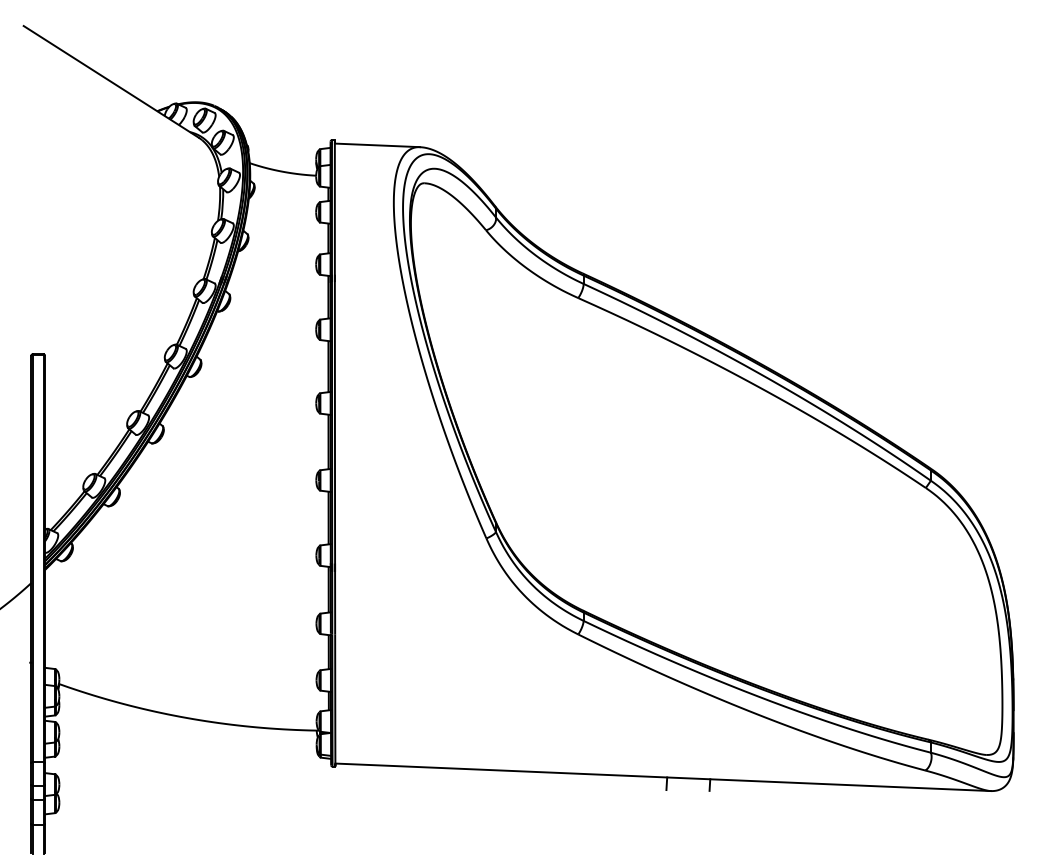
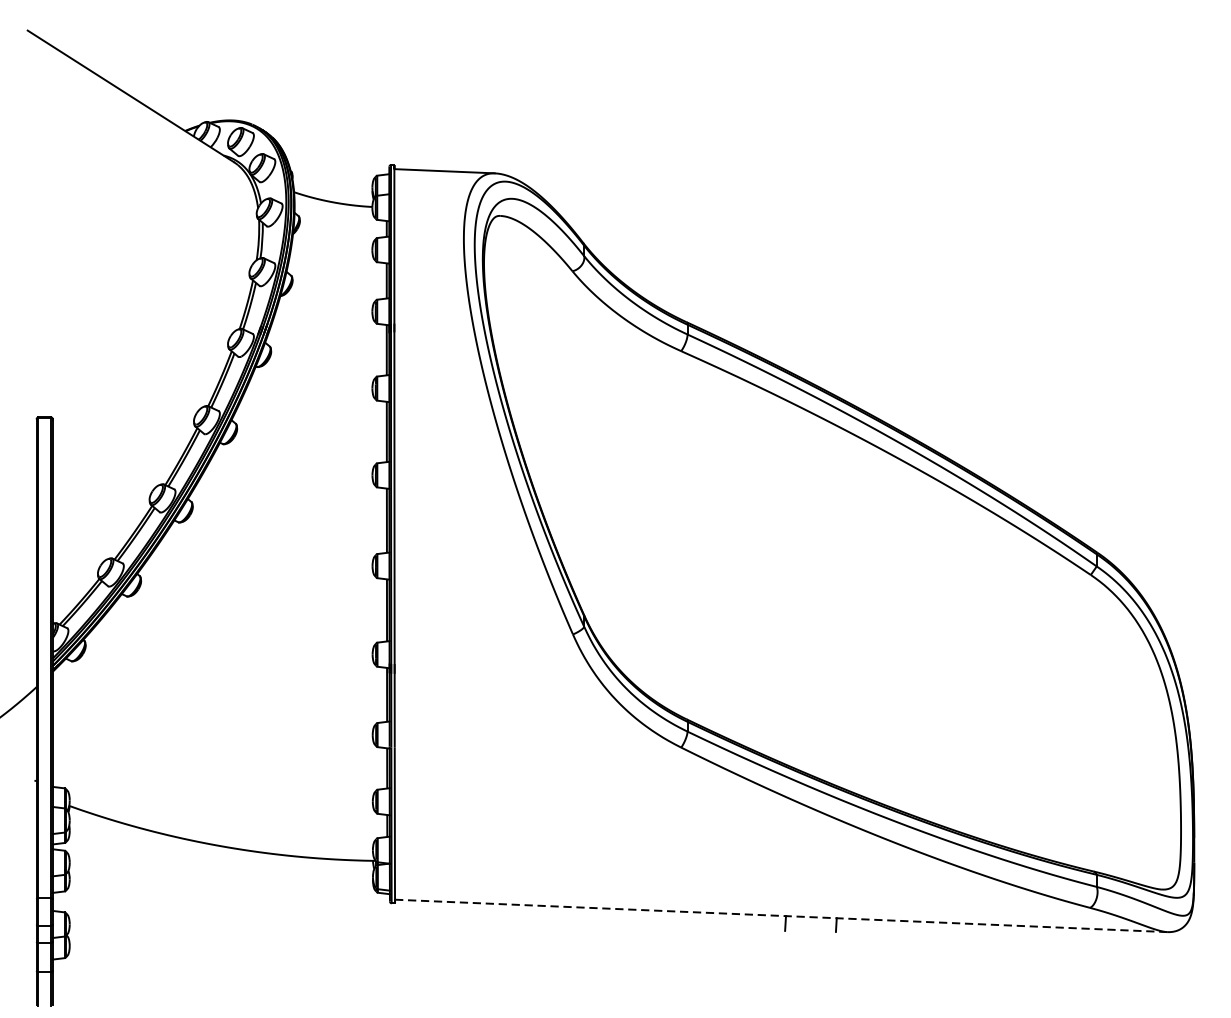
line: (663, 777) -> (781, 916), solid -> dashed

